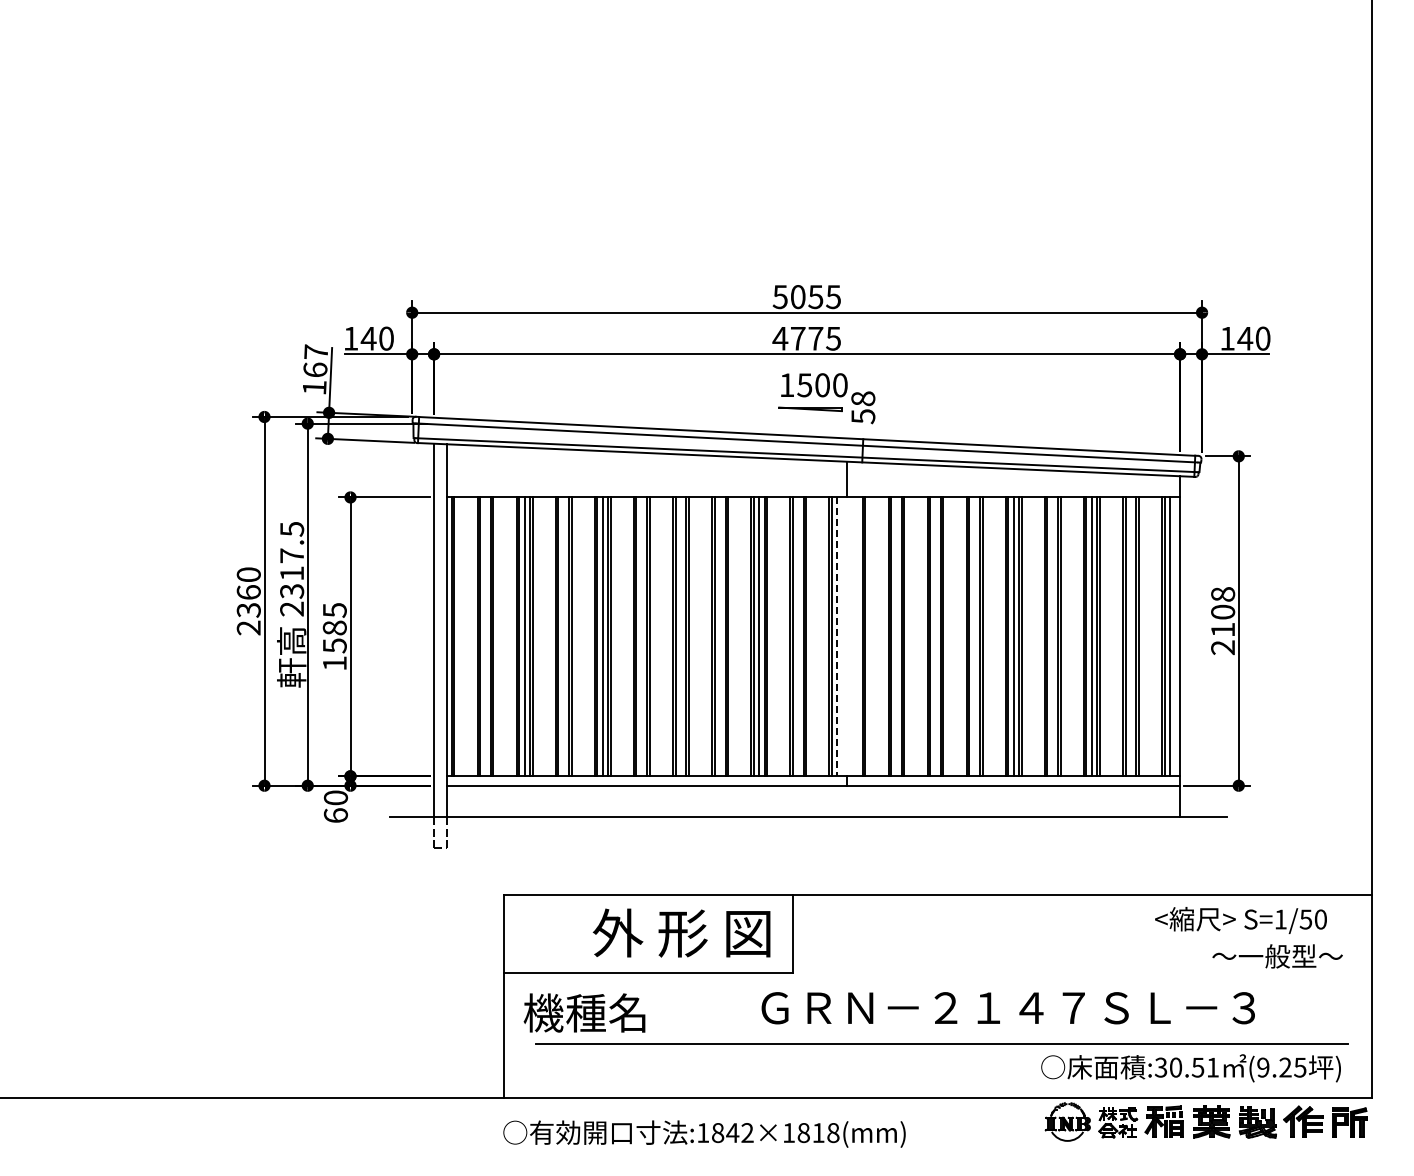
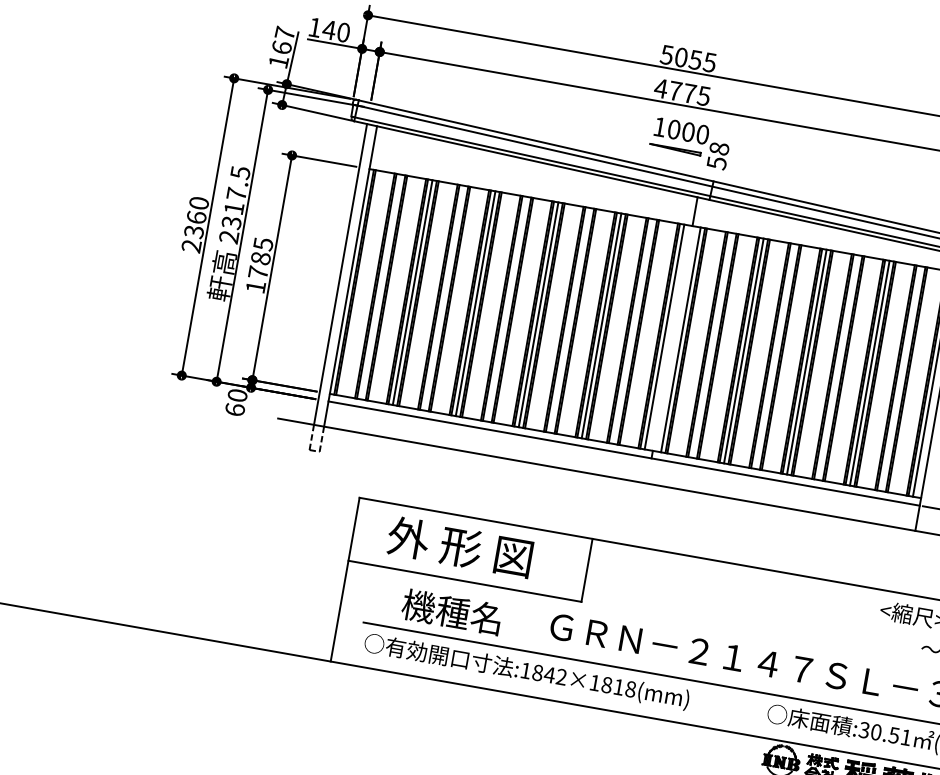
text: (804, 385) -> (673, 129), 1500 -> 1000
line: (680, 636) -> (538, 314), added
line: (857, 636) -> (680, 339), added
line: (935, 636) -> (743, 350), added
line: (837, 637) -> (664, 337), dashed -> solid
text: (334, 645) -> (258, 272), 1585 -> 1785
text: (681, 932) -> (459, 546), moved
text: (584, 1012) -> (451, 611), moved
text: (704, 1133) -> (526, 671), moved

